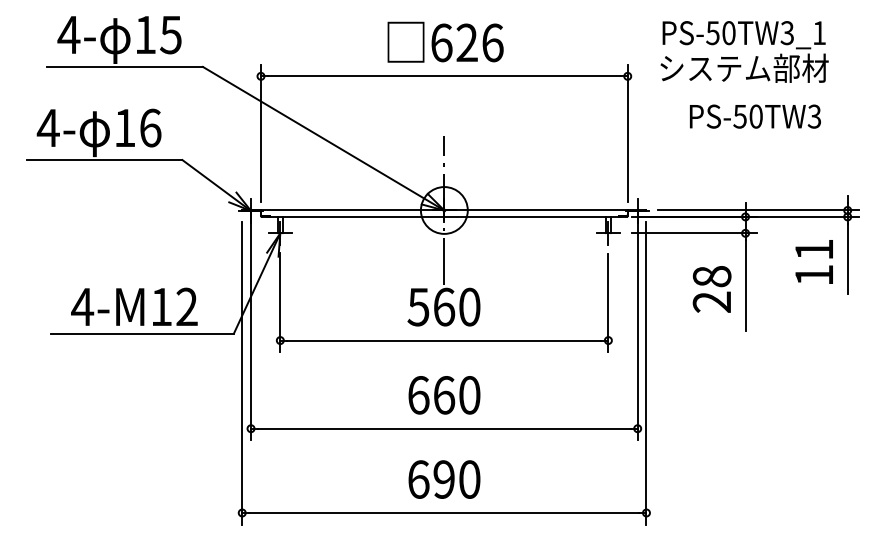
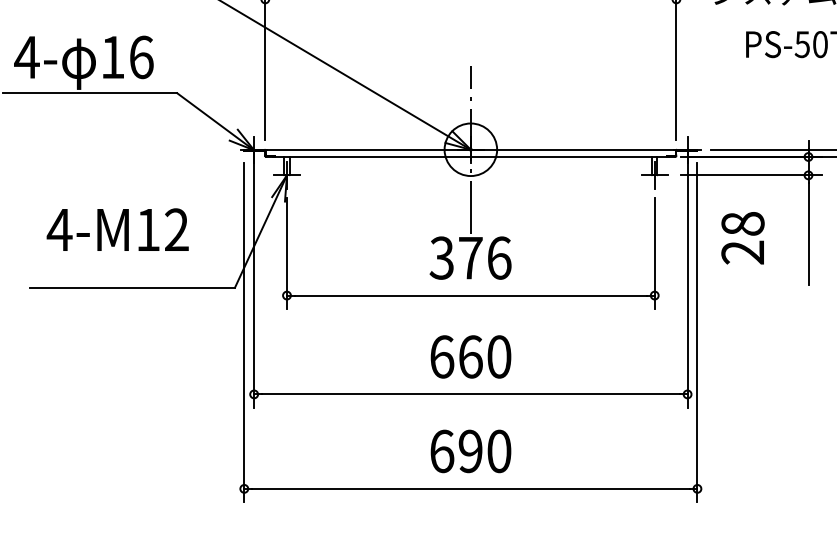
text: (711, 289) -> (742, 238), moved
text: (134, 306) -> (117, 229), moved
text: (443, 306) -> (469, 257), 560 -> 376

